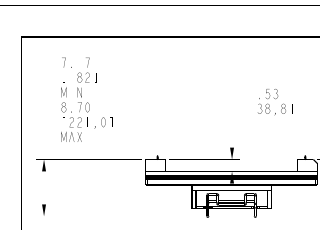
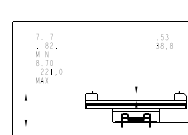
part: (271, 101) -> (164, 41), moved

